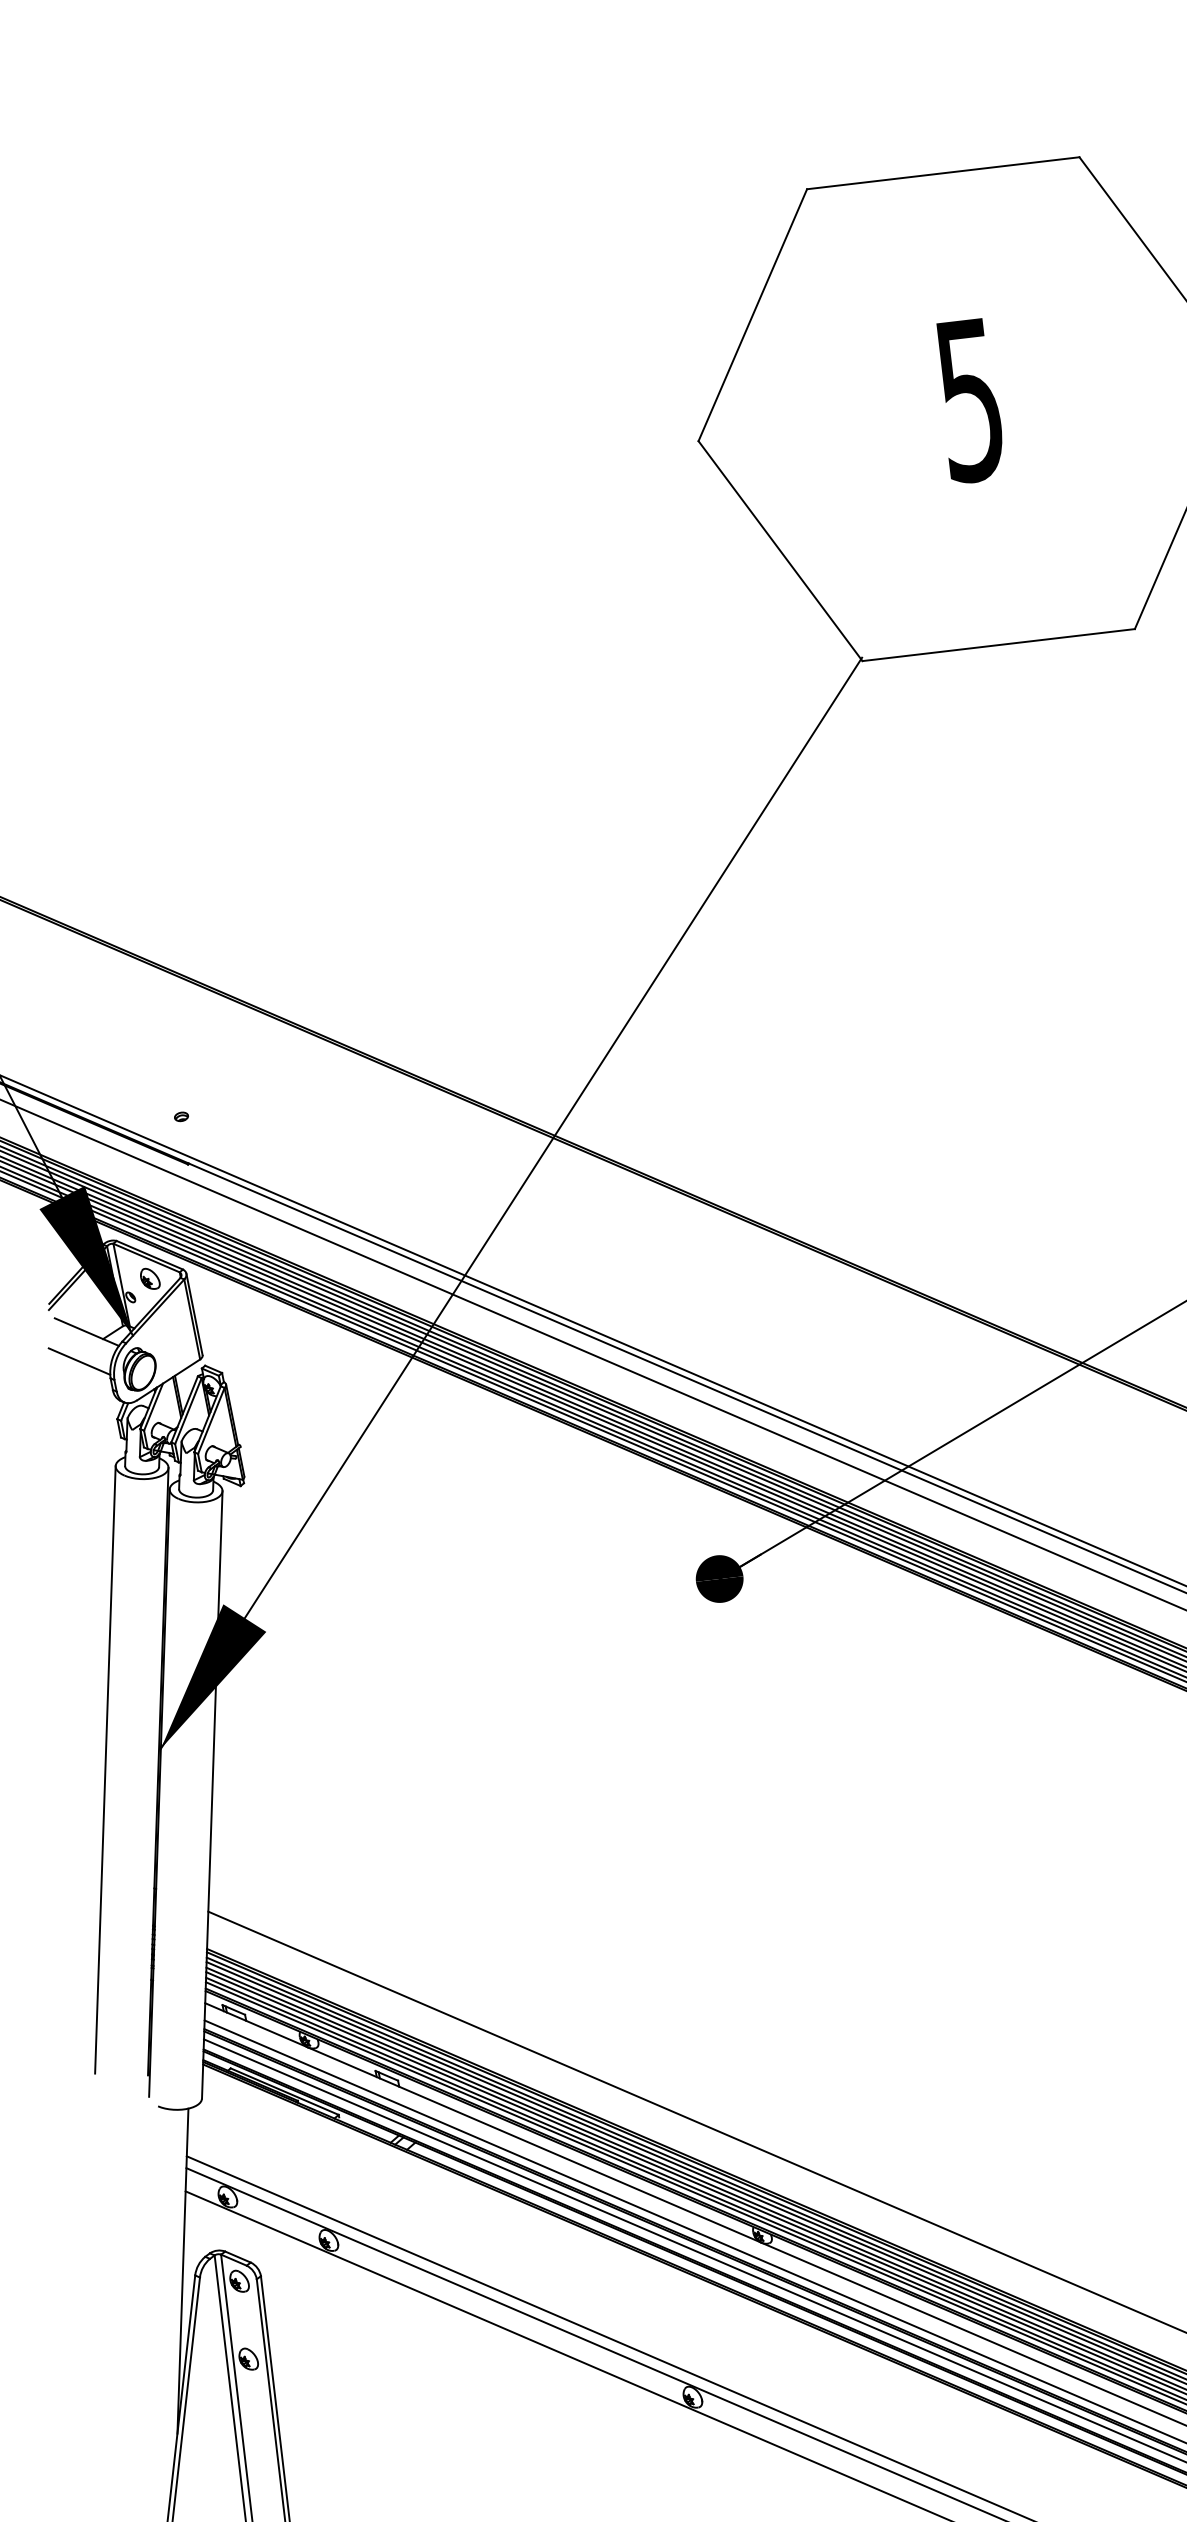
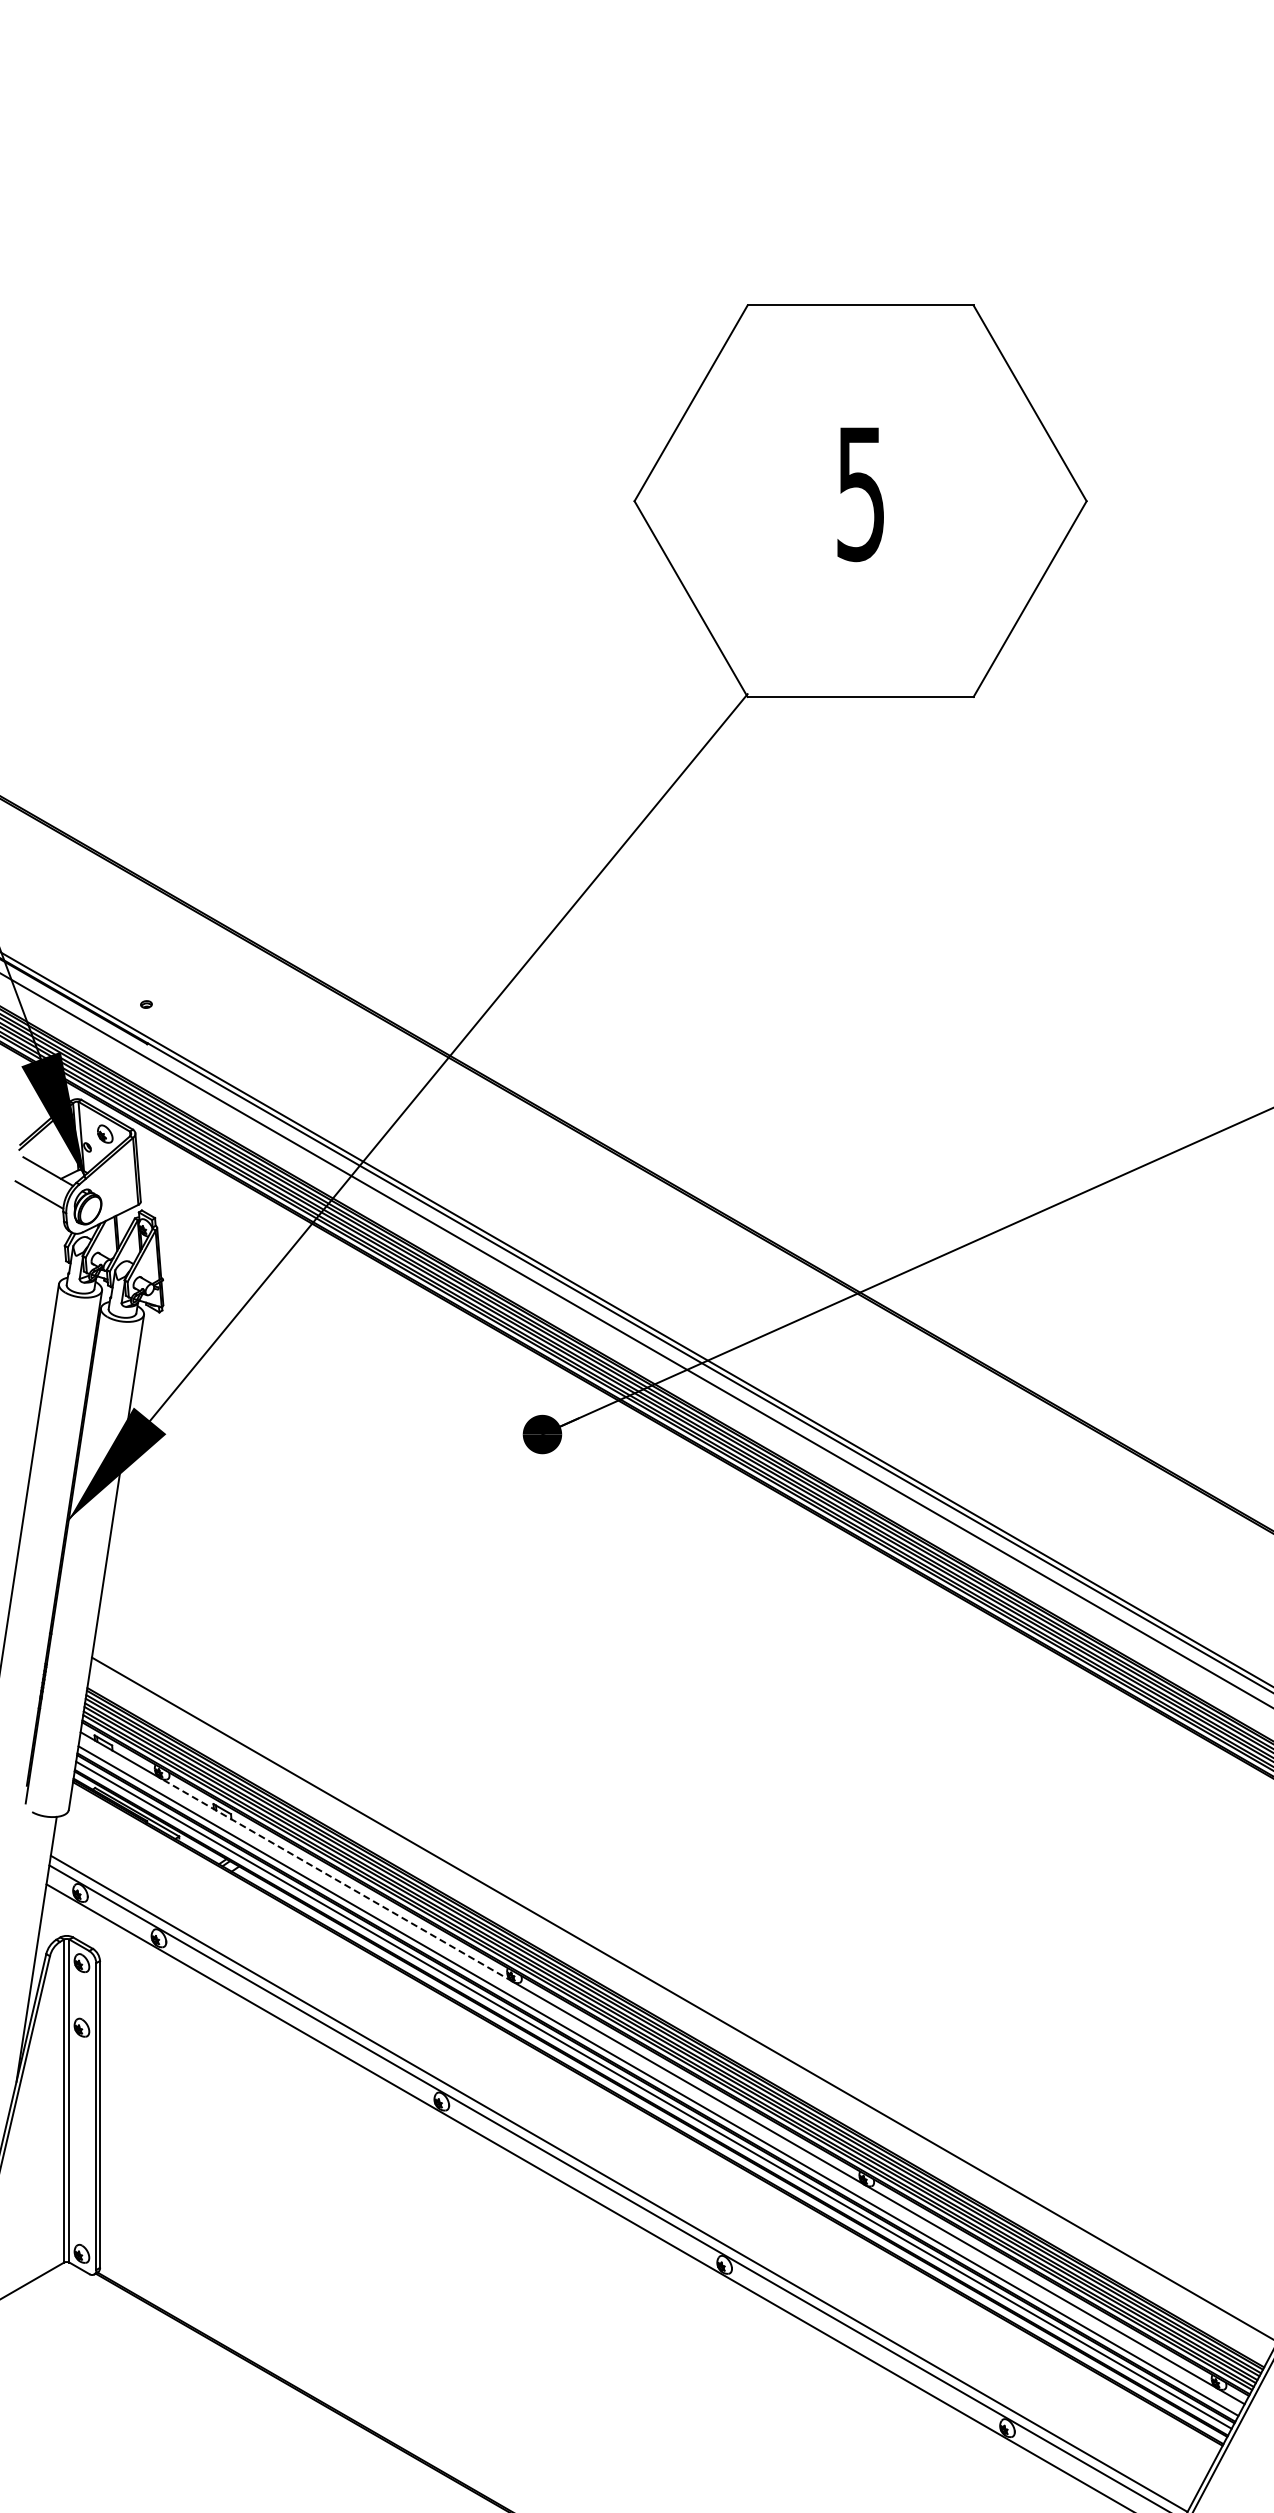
line: (533, 2144) -> (335, 1879), solid -> dashed

